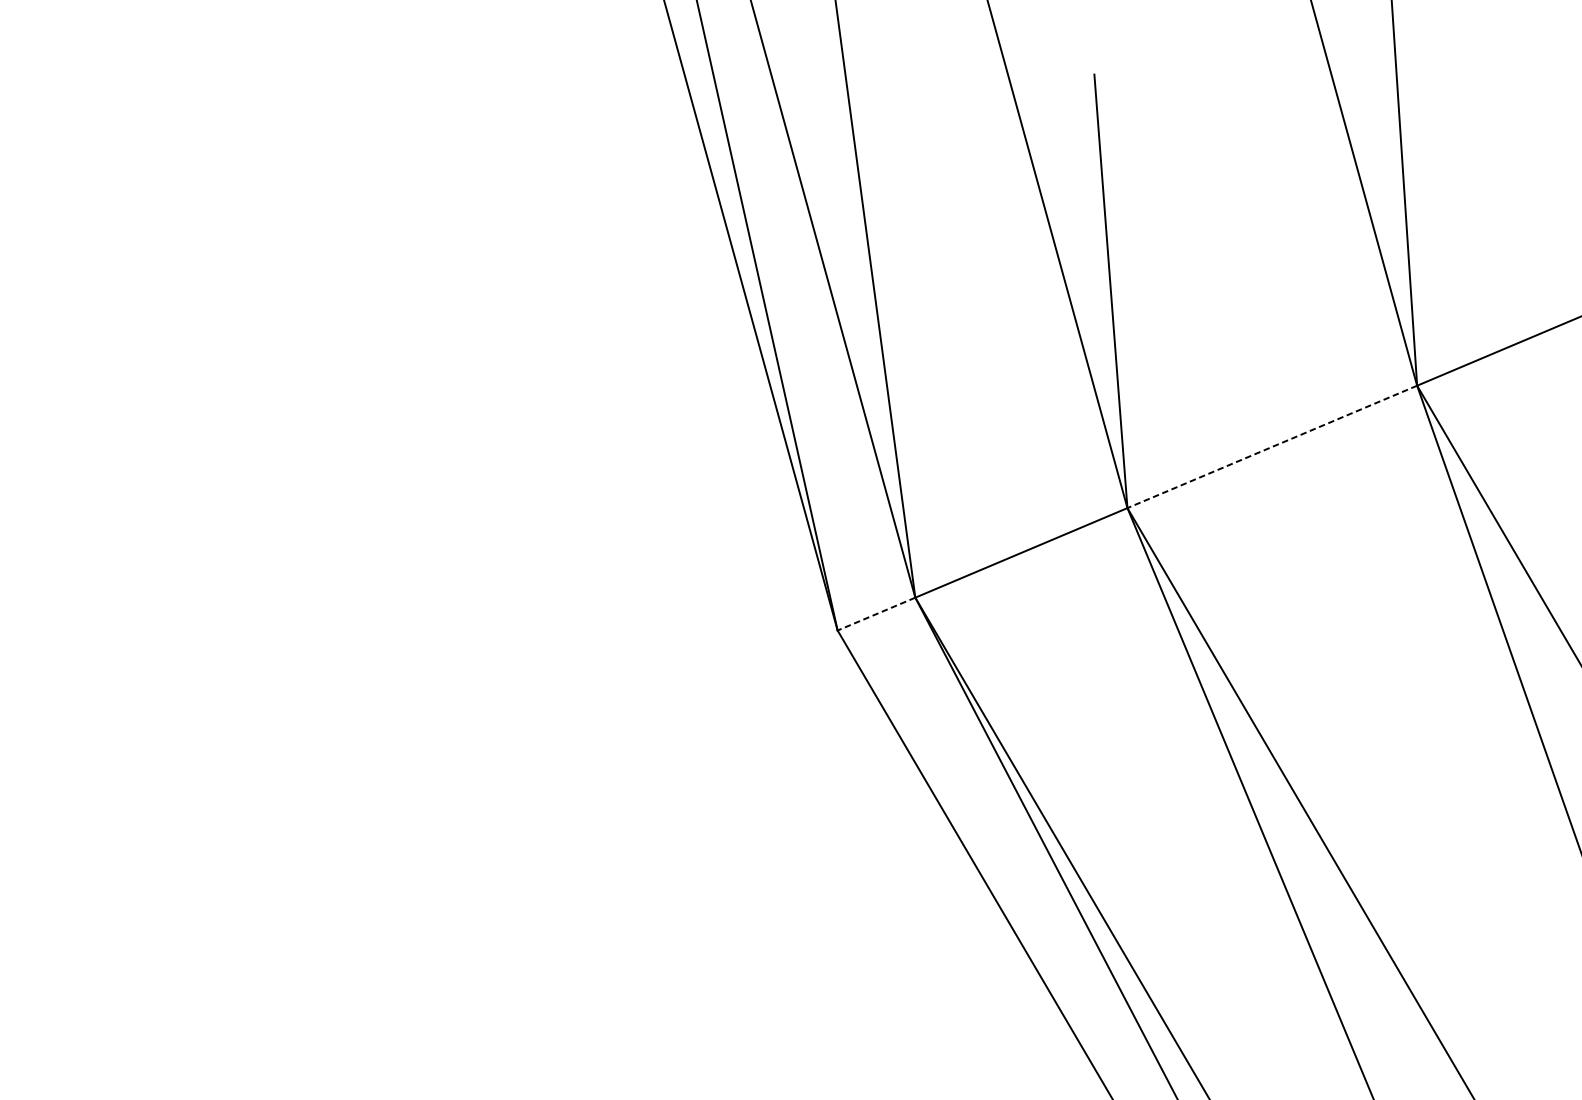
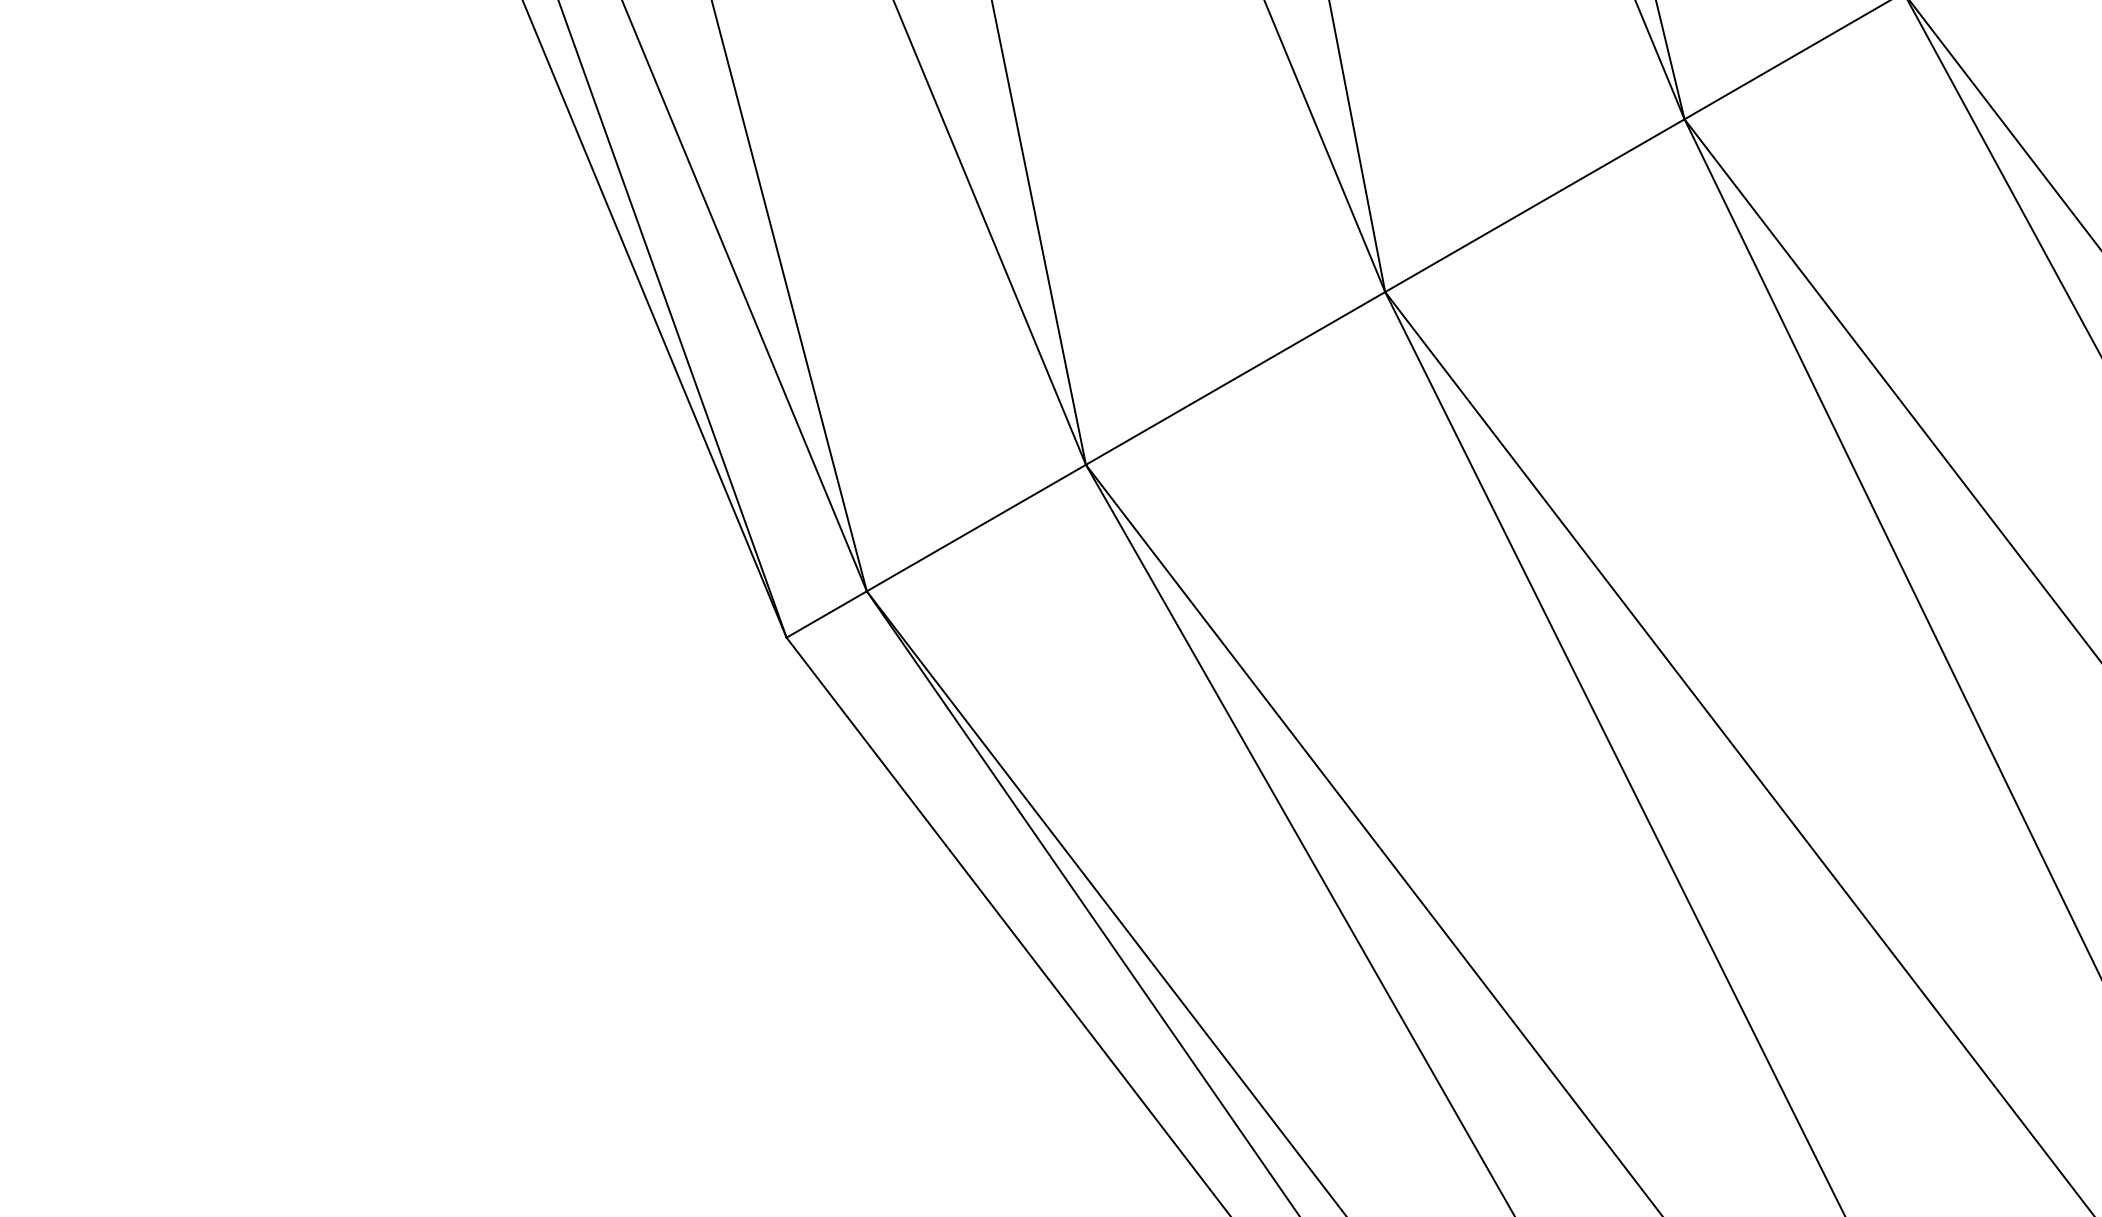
line: (1272, 446) -> (1235, 378), dashed -> solid
line: (876, 614) -> (826, 614), dashed -> solid

